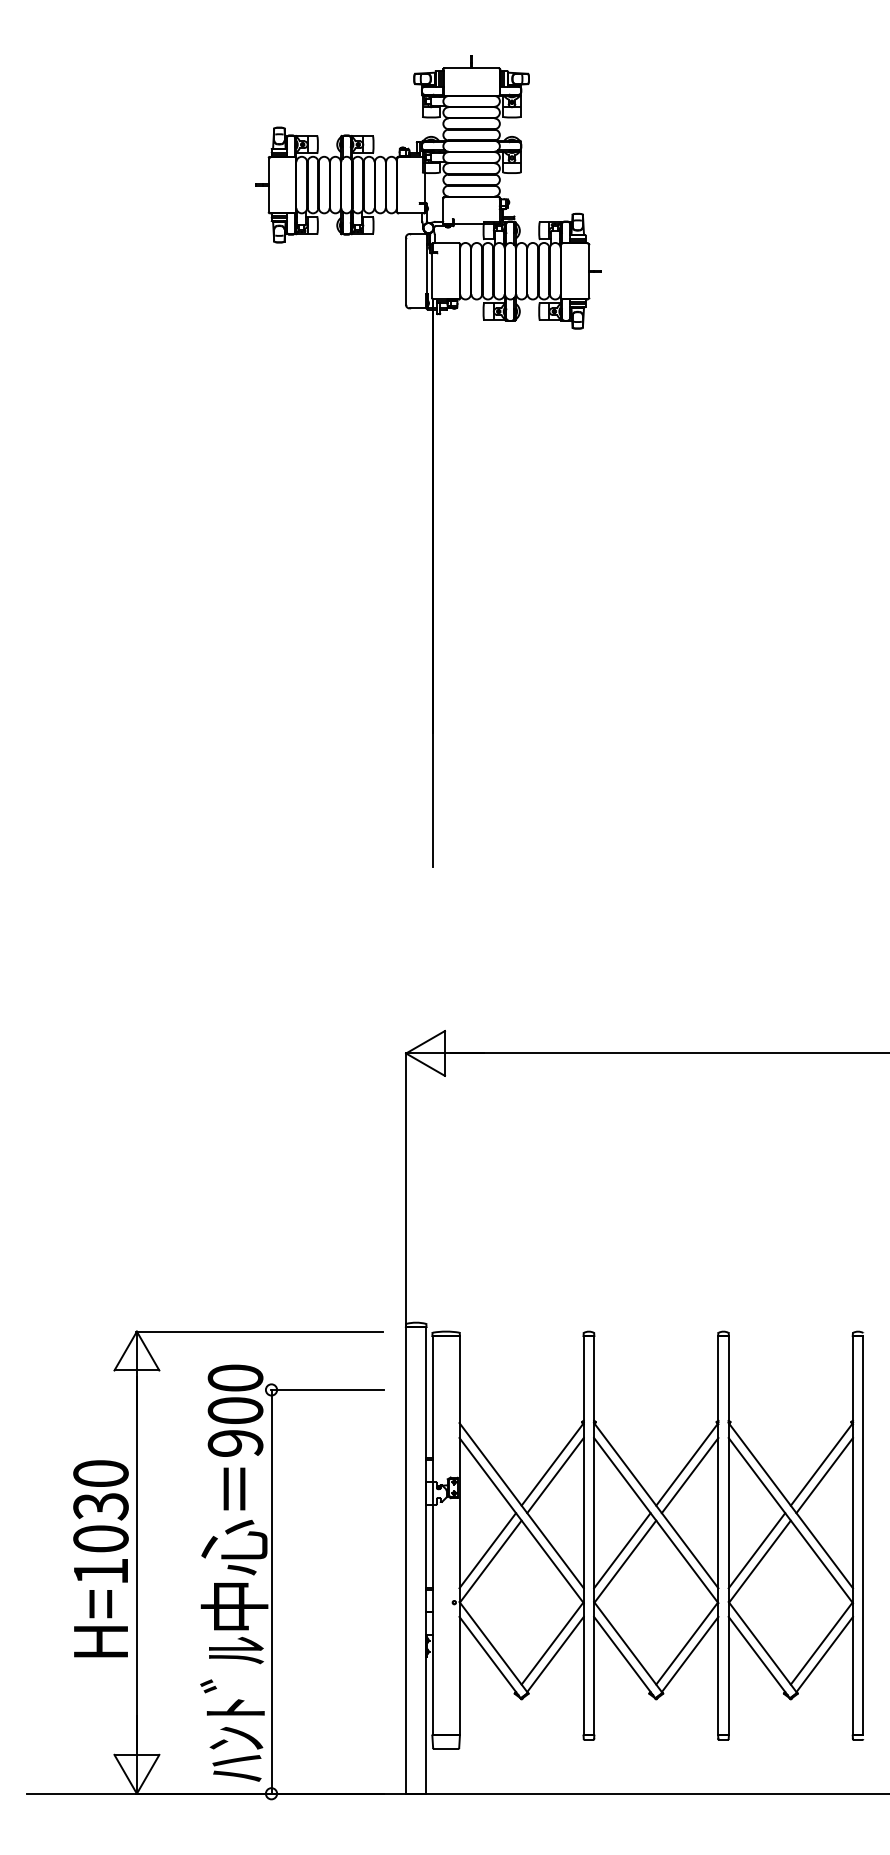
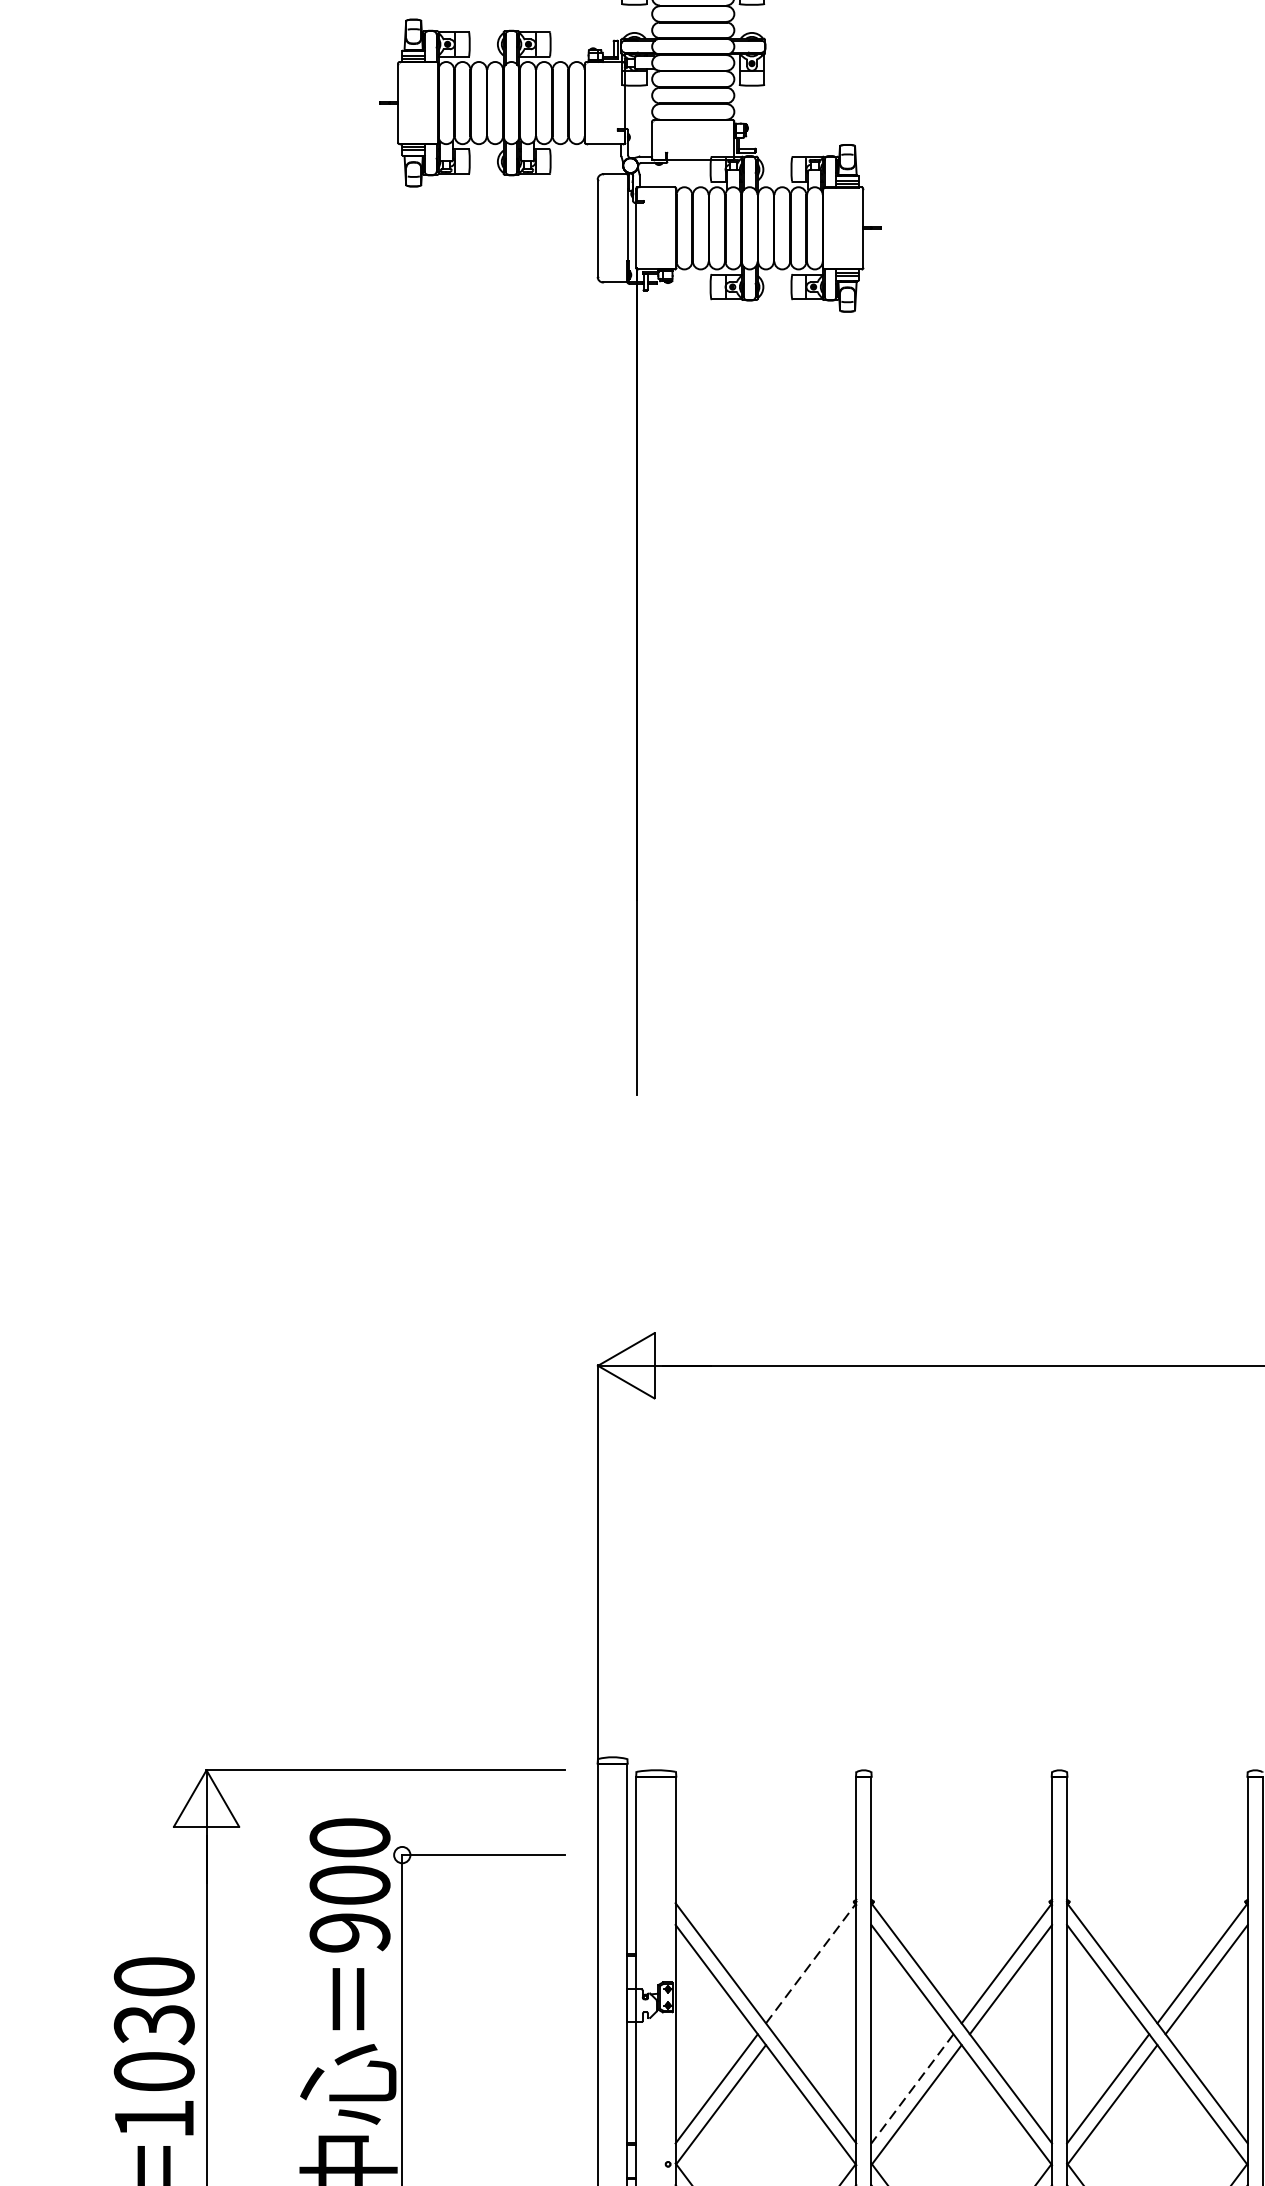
line: (552, 1464) -> (810, 1963), solid -> dashed
line: (555, 1475) -> (815, 1979), removed
line: (622, 1551) -> (912, 2089), solid -> dashed

